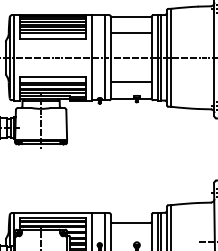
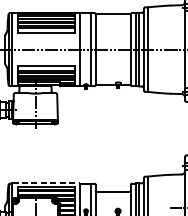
line: (131, 33) -> (113, 28), removed
line: (131, 82) -> (113, 70), removed
line: (53, 212) -> (46, 182), solid -> dashed

